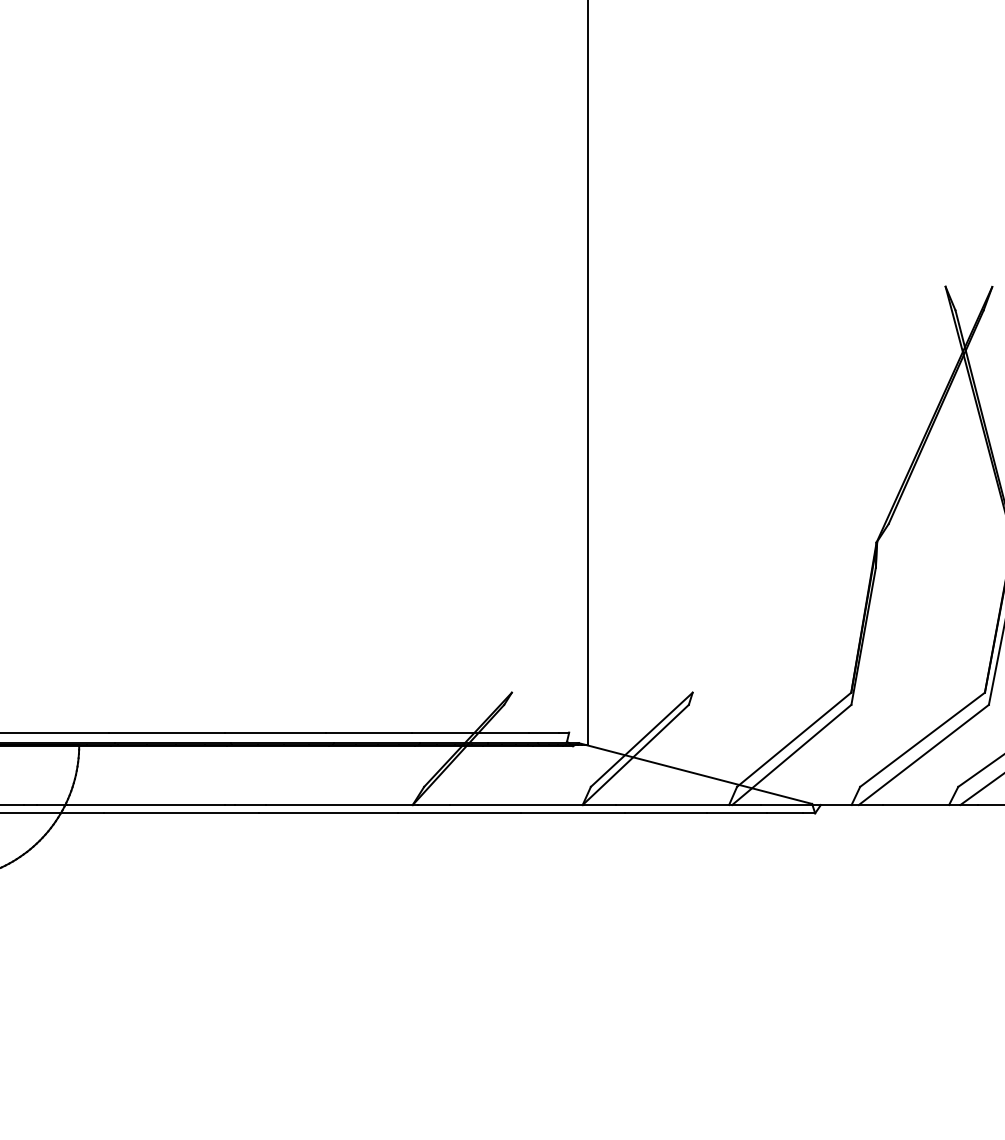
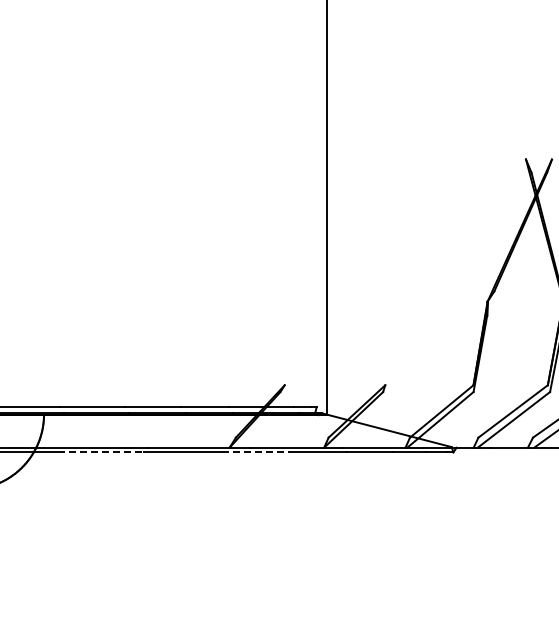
line: (182, 813) -> (101, 452), solid -> dashed
line: (461, 813) -> (256, 452), solid -> dashed

